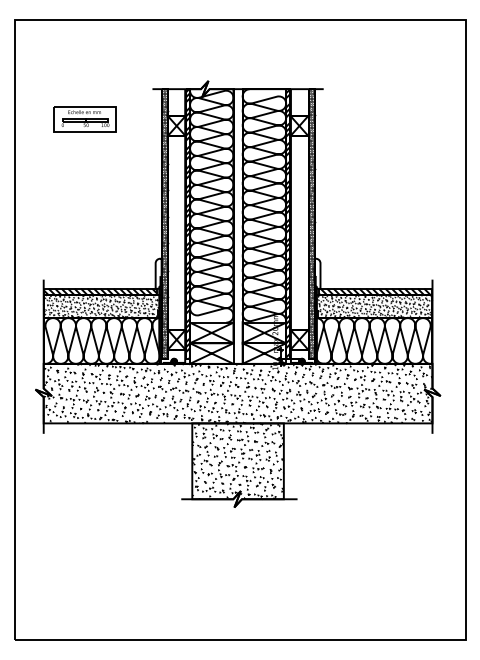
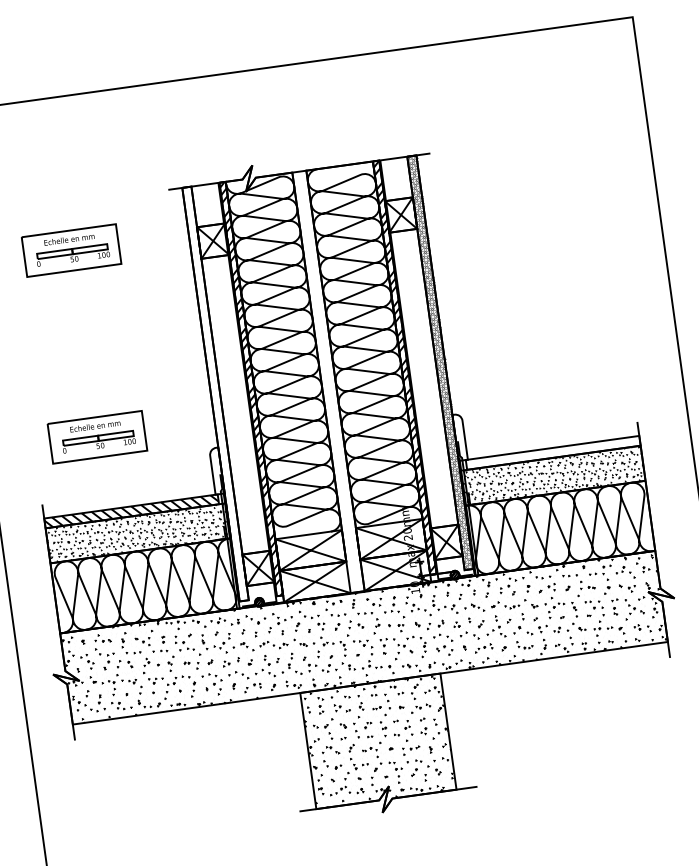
hatch: (164, 223) -> (215, 392), removed
part: (84, 241) -> (96, 437), added
hatch: (375, 291) -> (552, 452), removed

